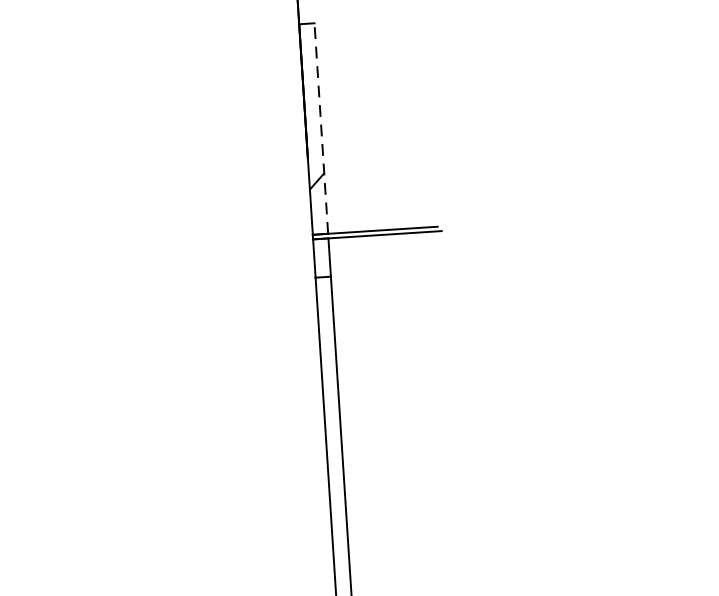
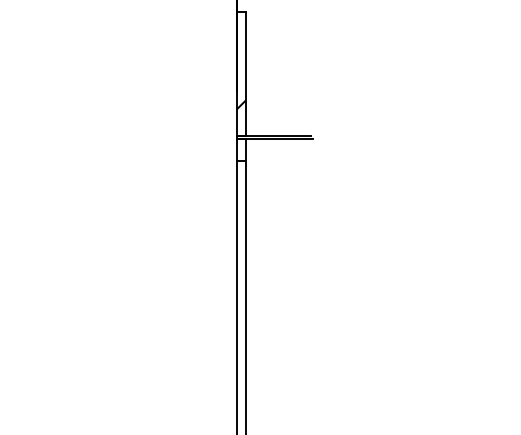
line: (322, 127) -> (246, 73), dashed -> solid

